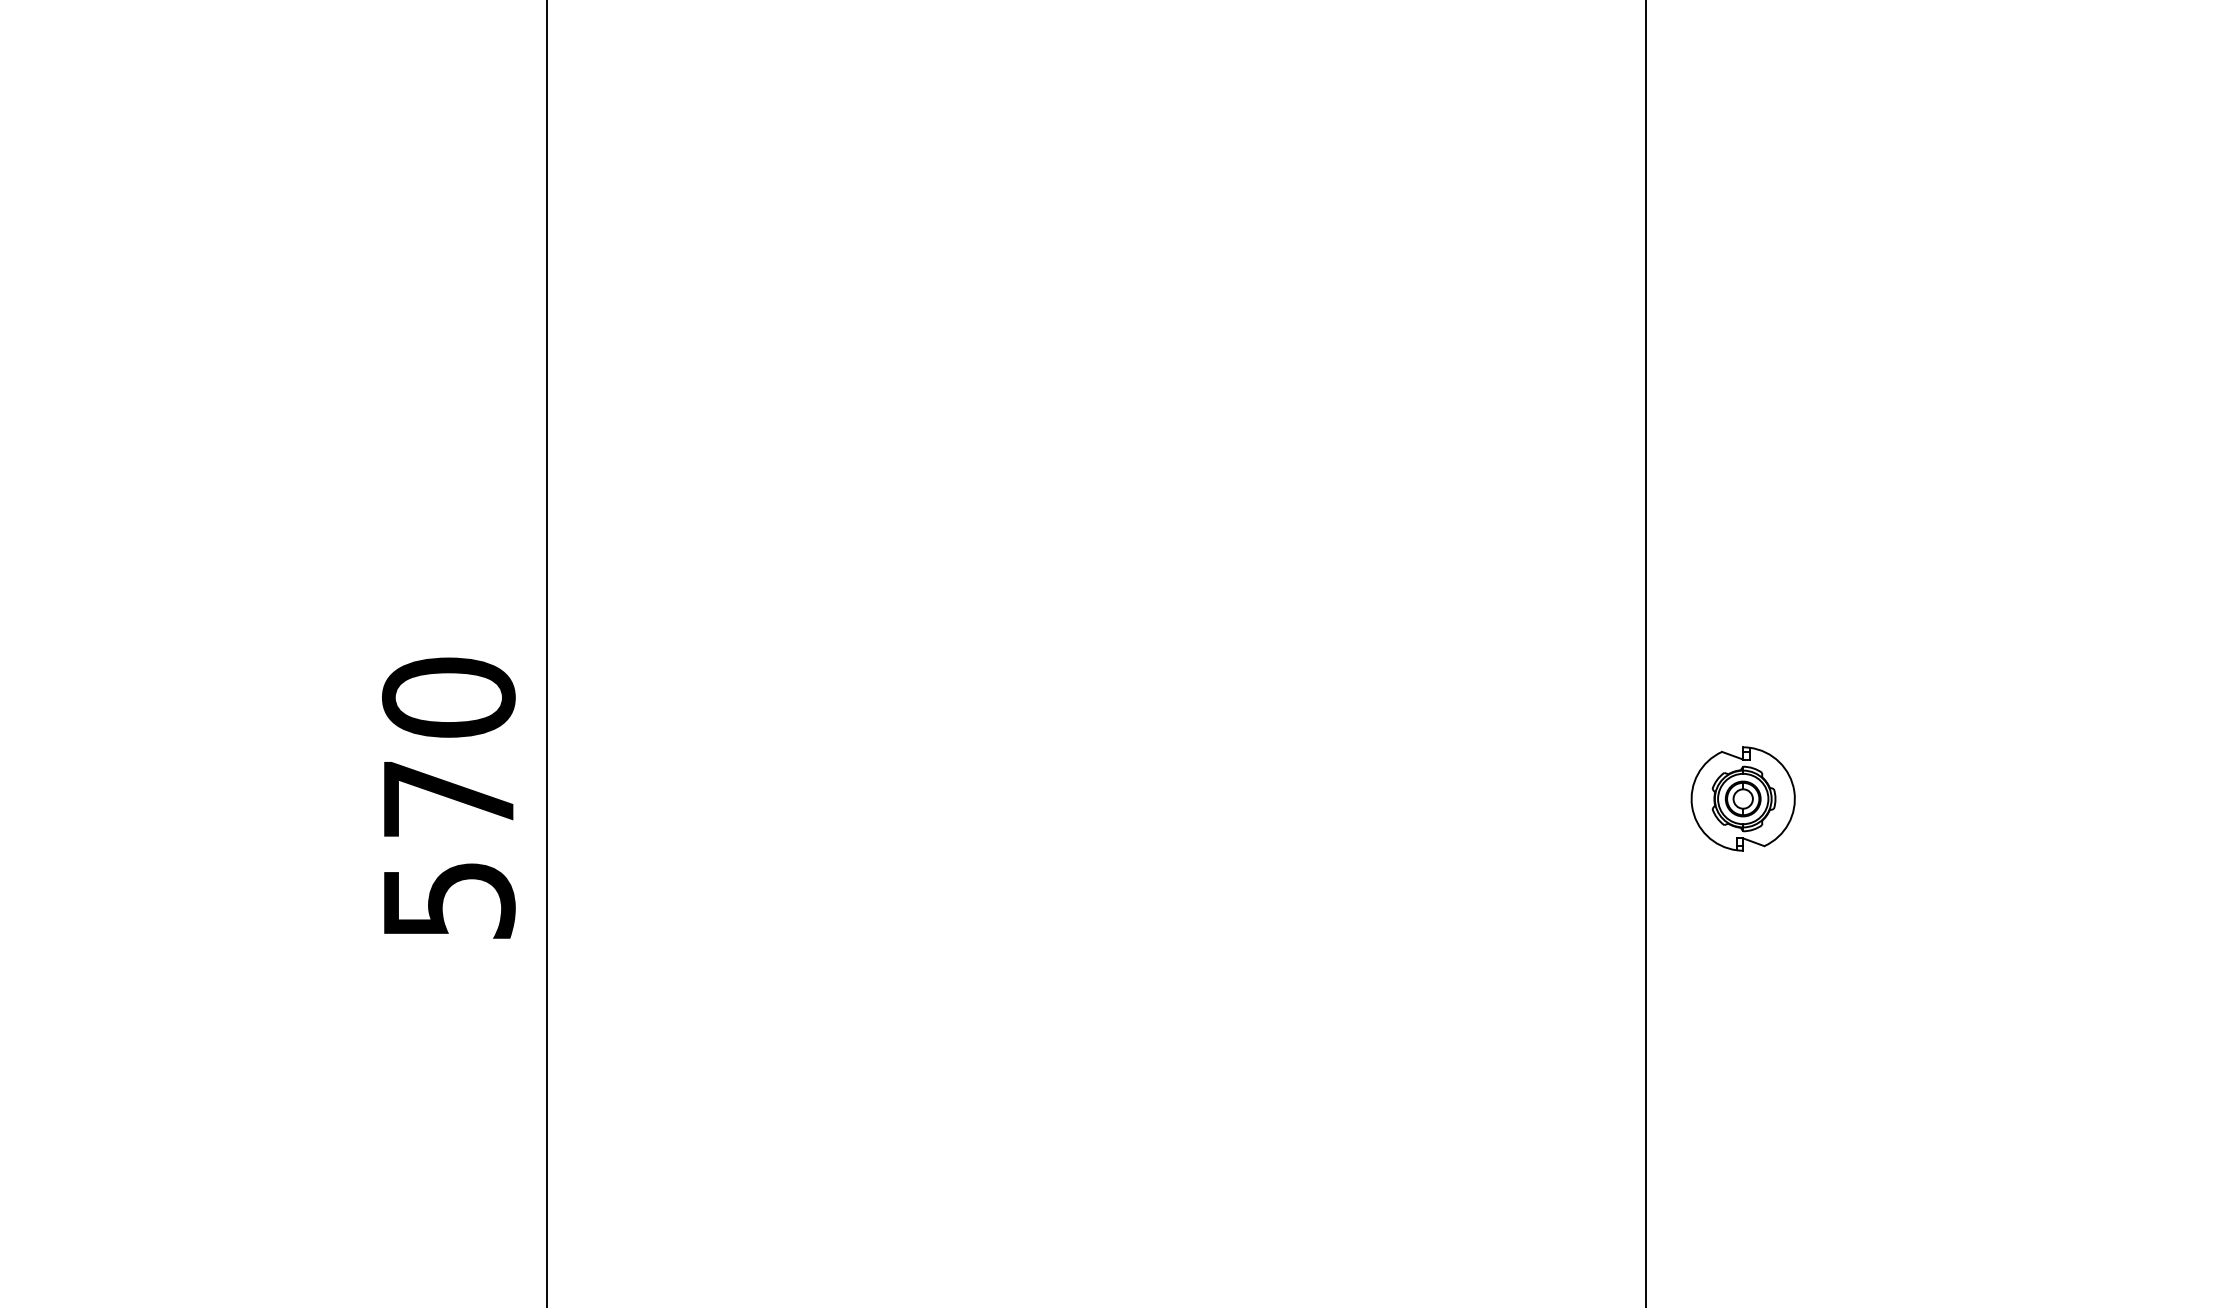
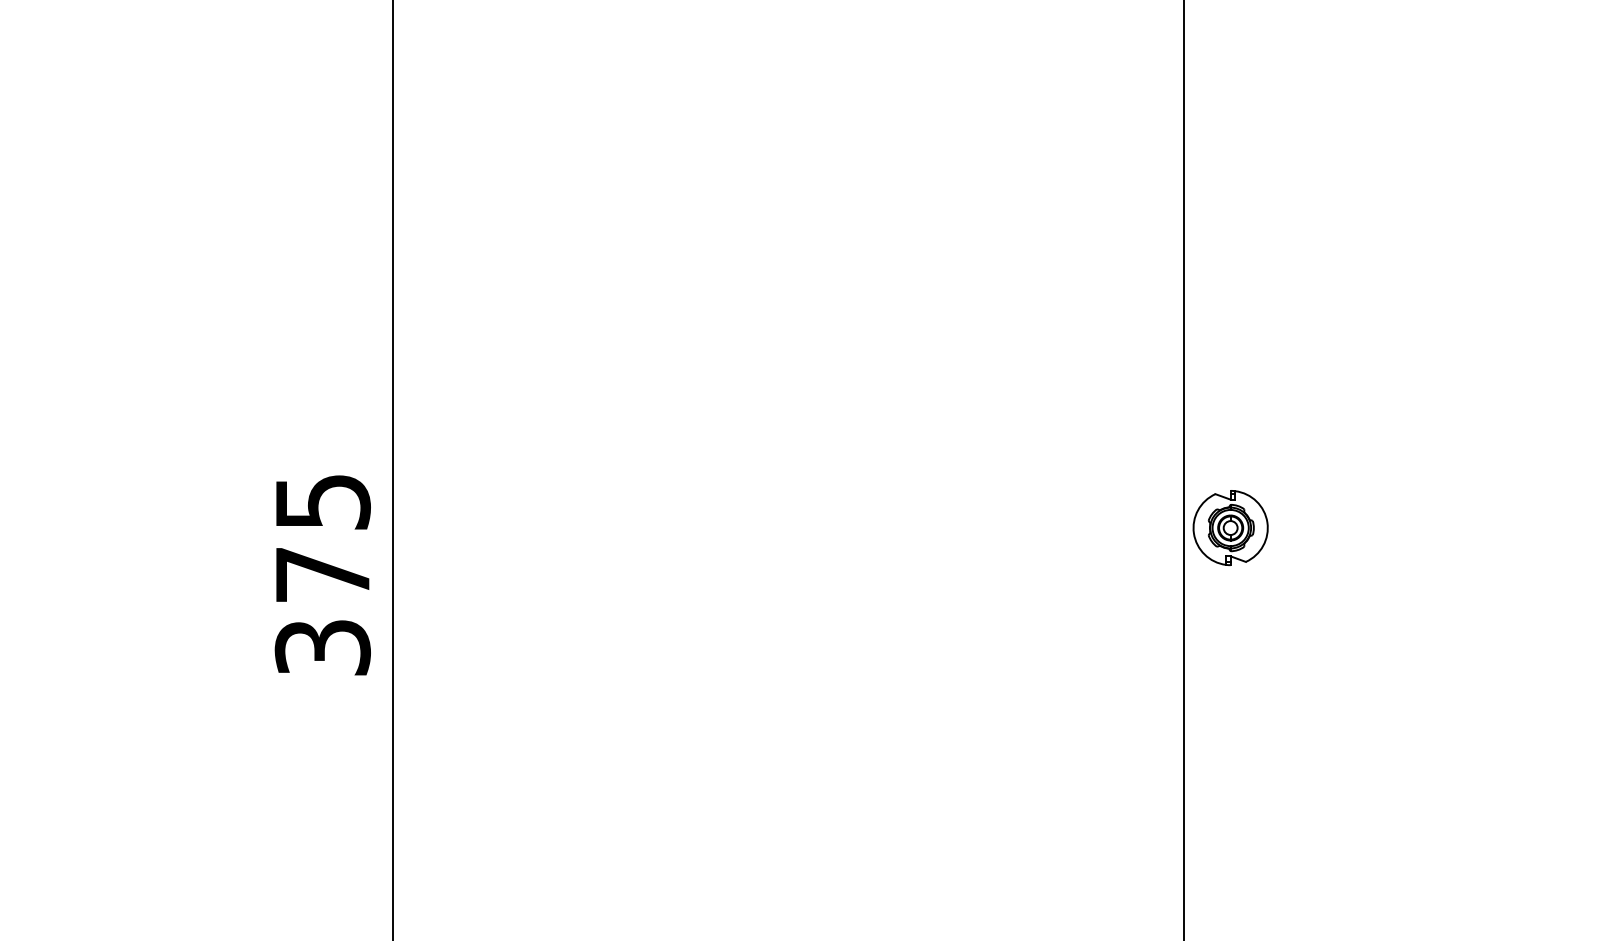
text: (448, 797) -> (322, 573), 570 -> 375
part: (1742, 798) -> (1230, 527), moved

